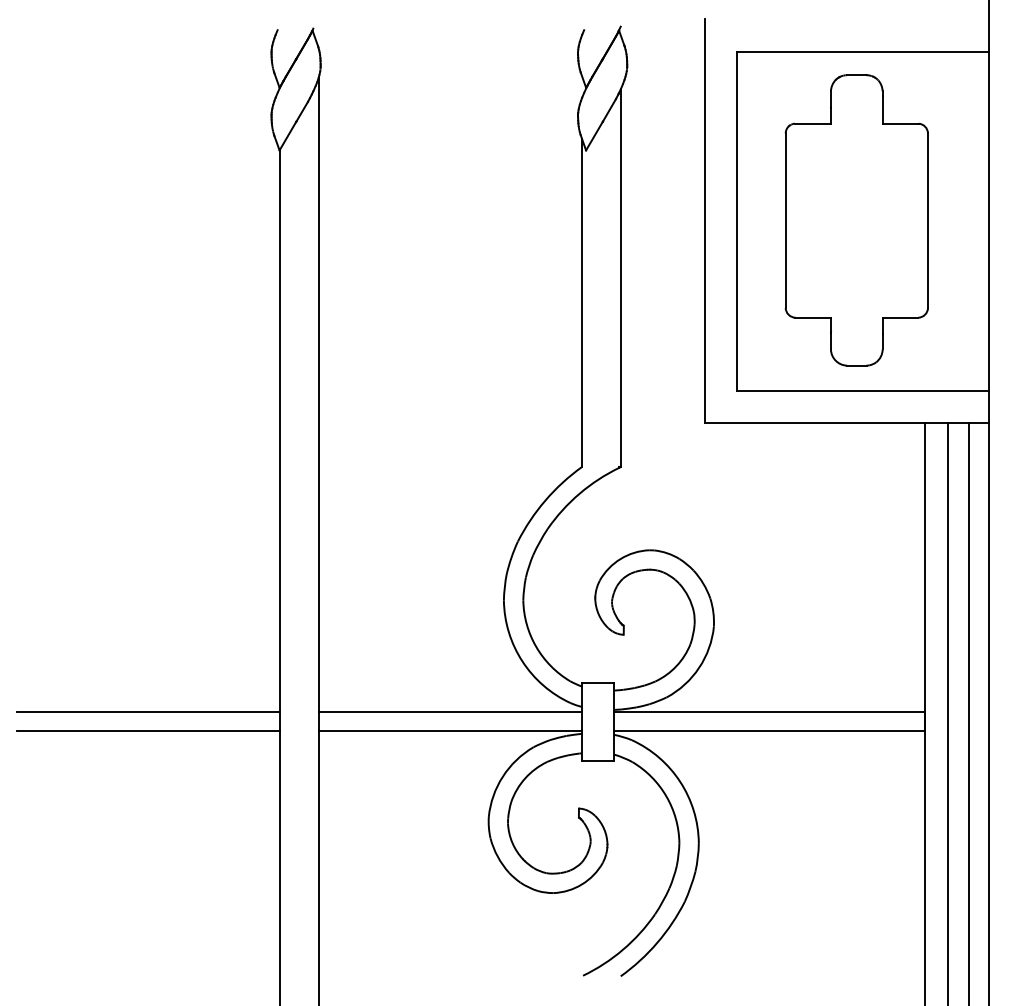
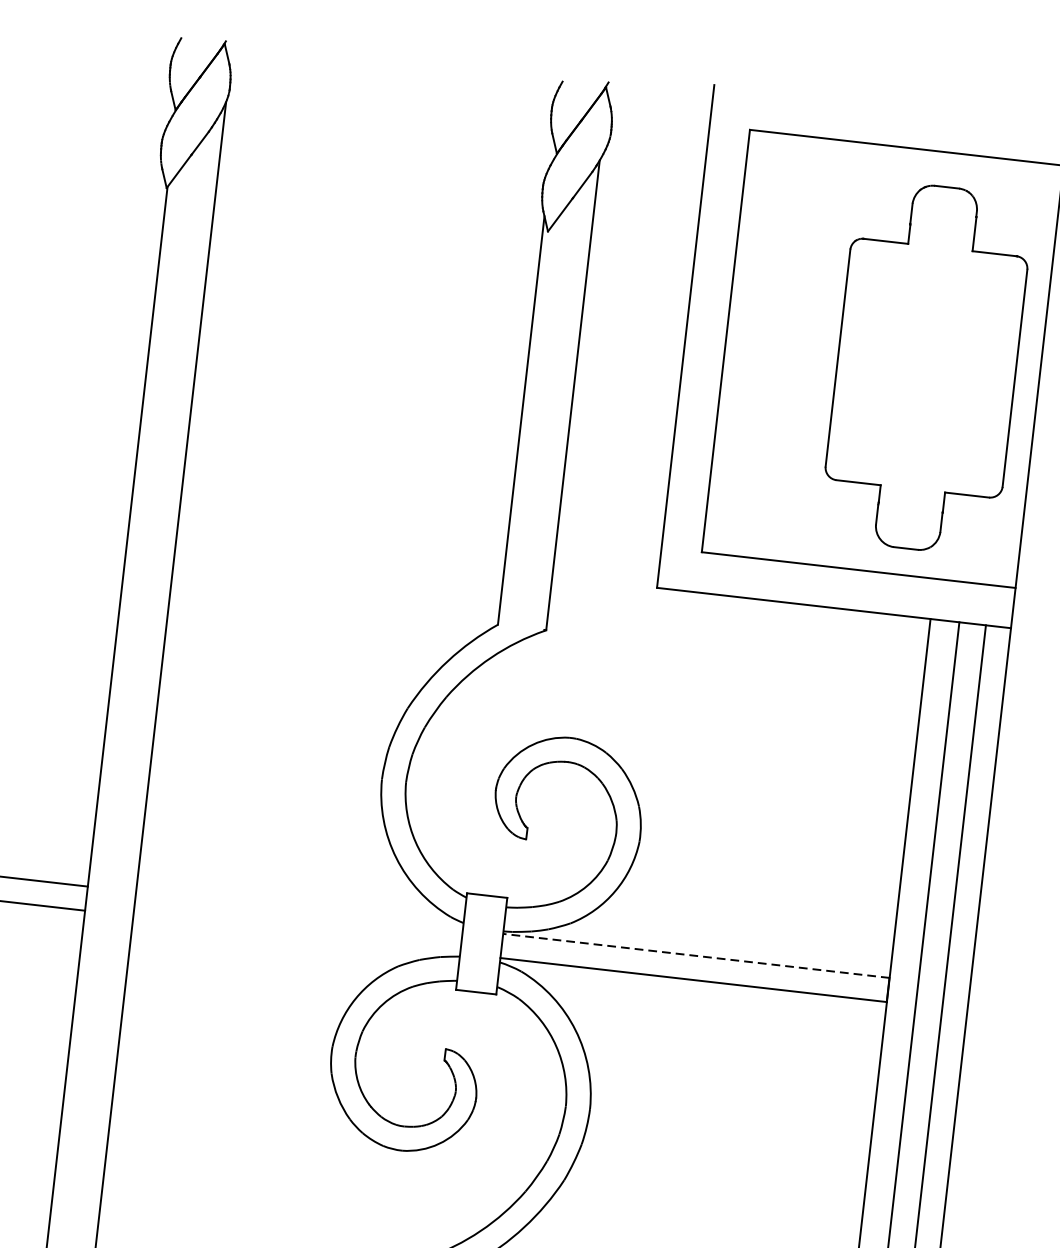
part: (856, 220) -> (926, 367), moved
line: (449, 711) -> (298, 910), removed
line: (768, 711) -> (695, 955), solid -> dashed
line: (449, 731) -> (295, 934), removed

